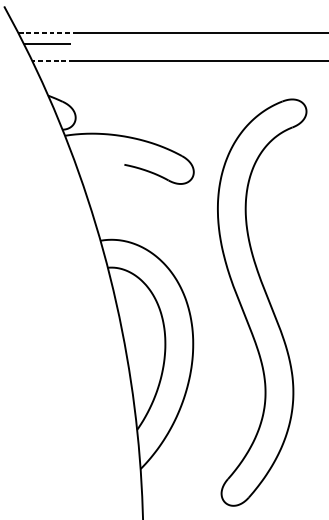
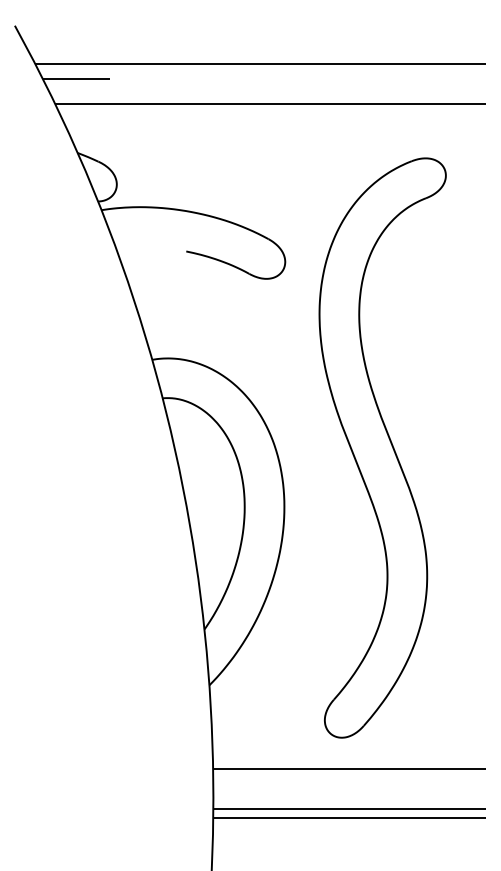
line: (47, 33) -> (76, 64), dashed -> solid
line: (53, 61) -> (84, 104), dashed -> solid

